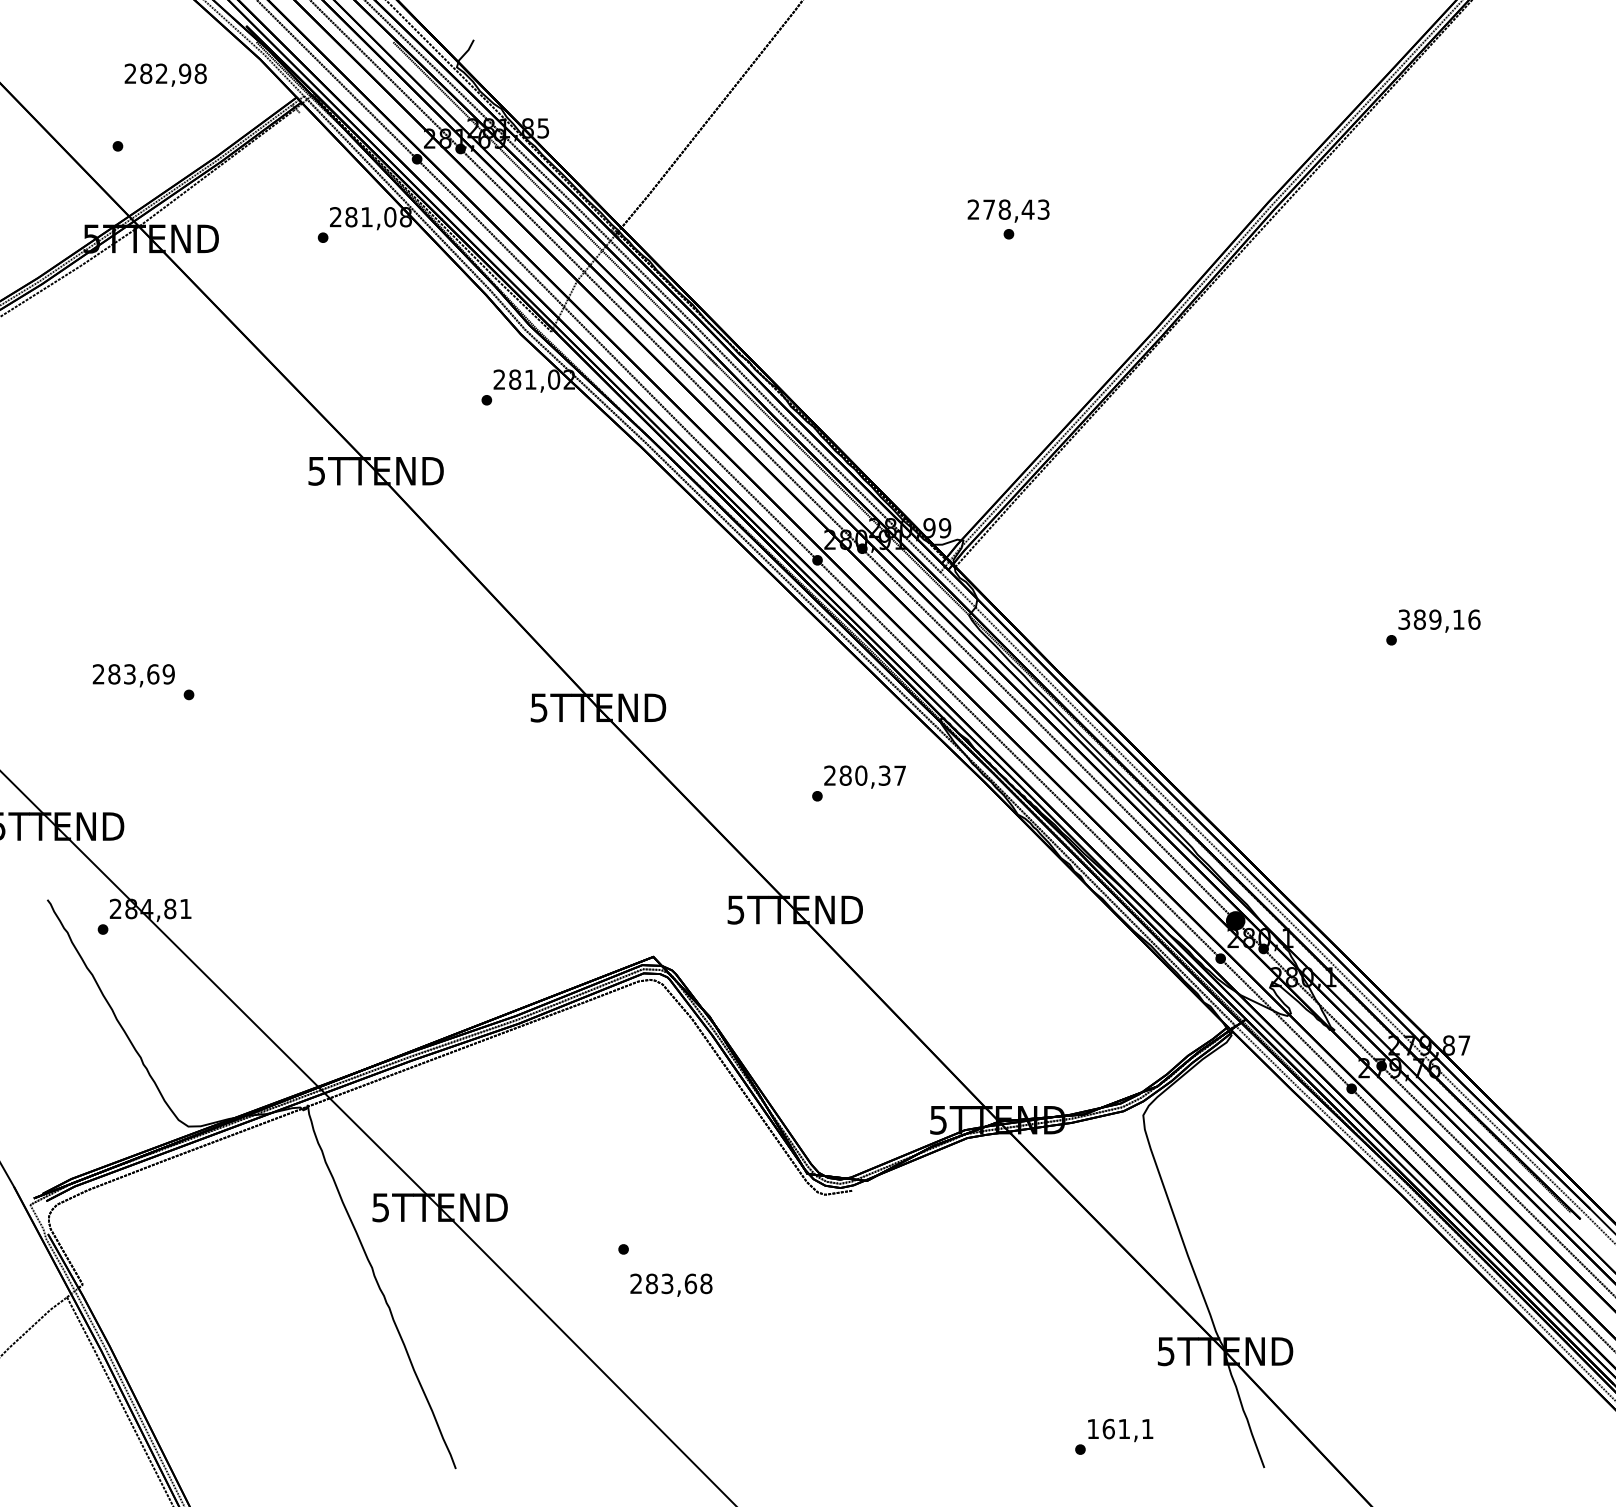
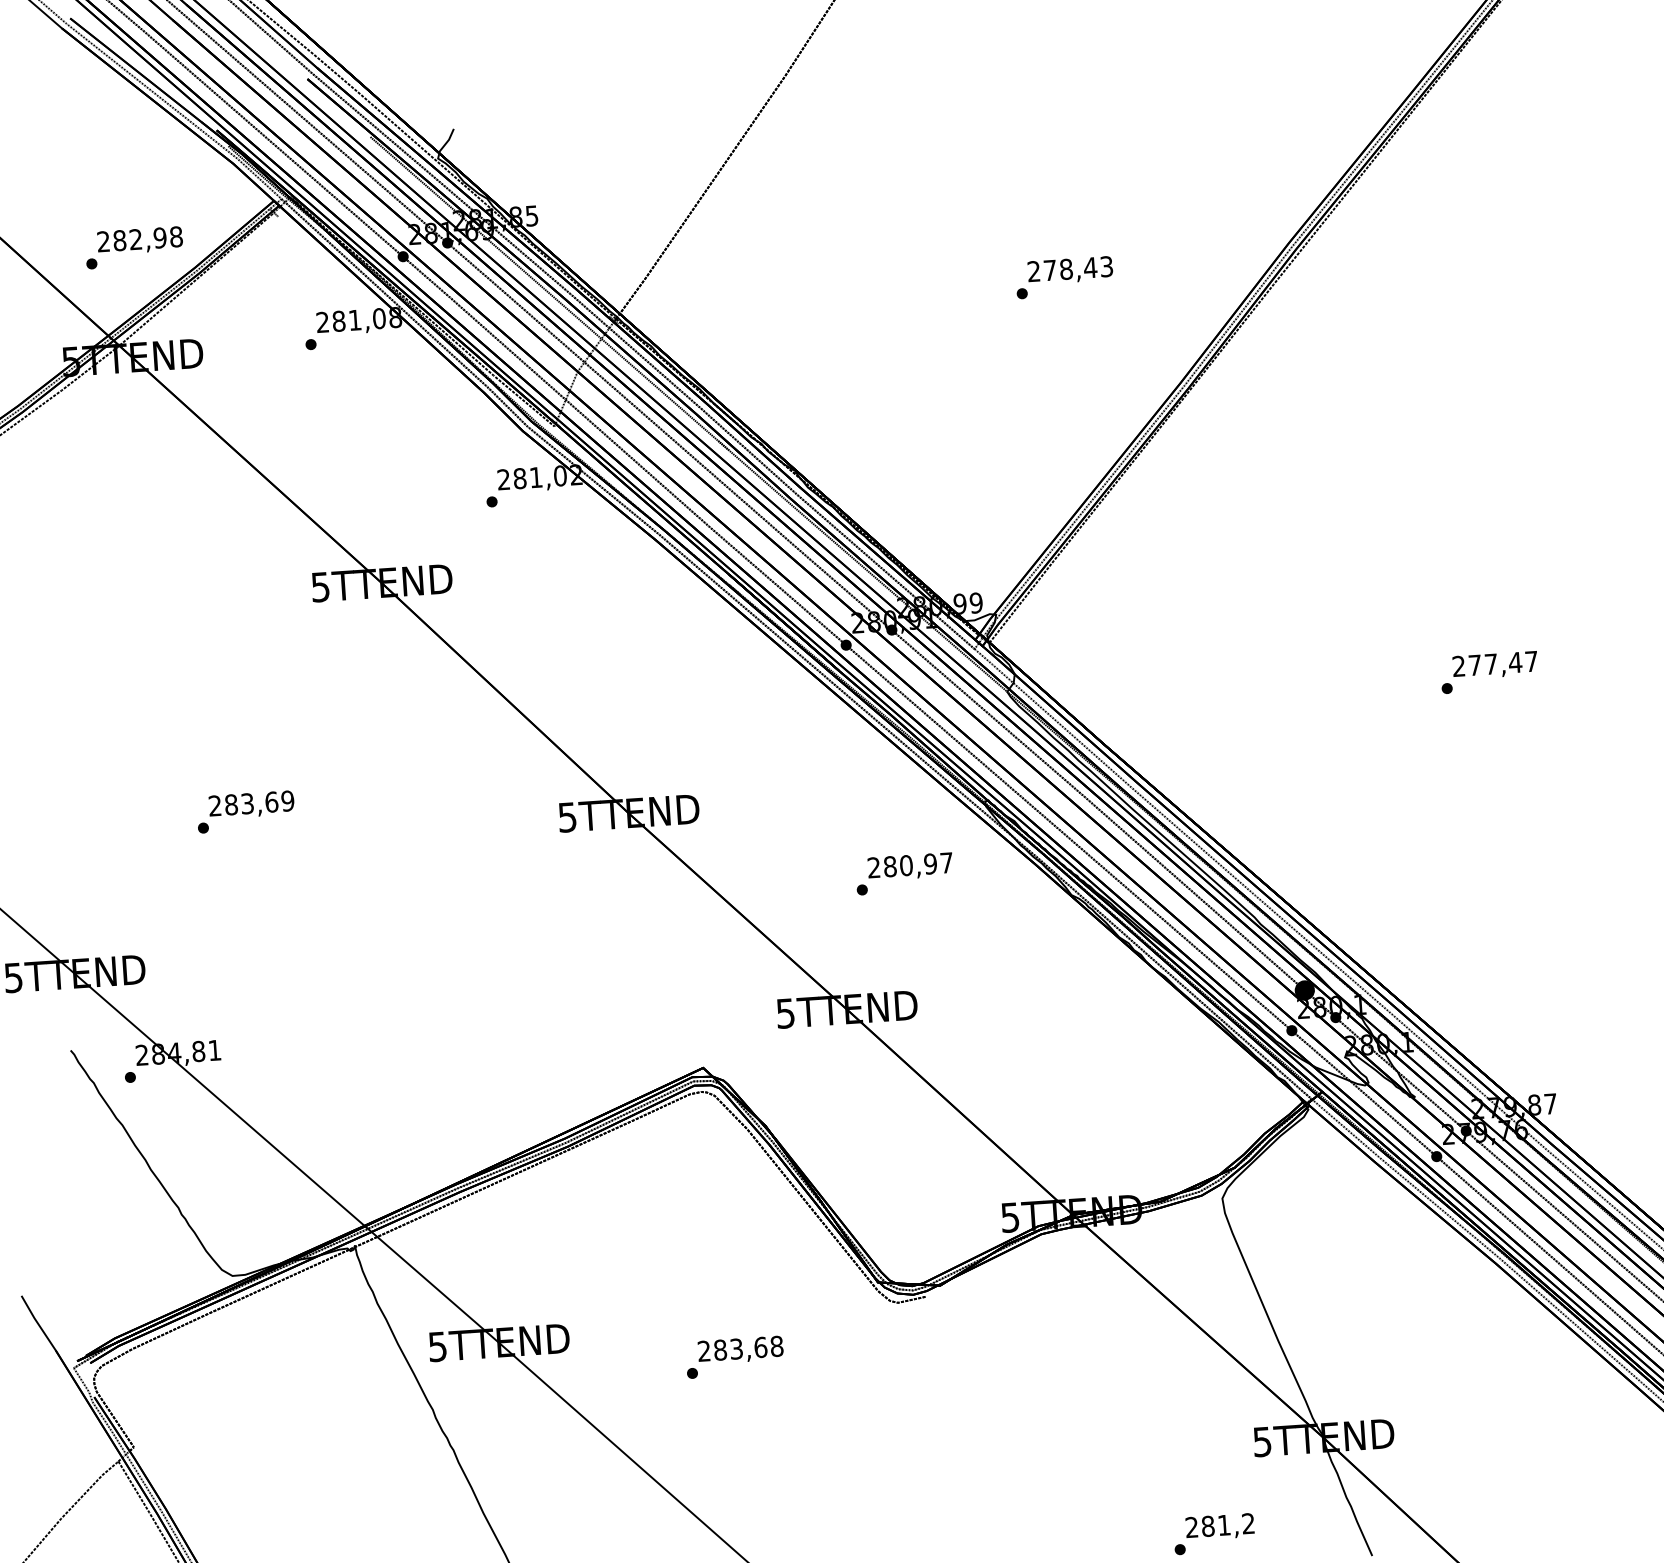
text: (165, 74) -> (139, 240), moved
text: (1008, 210) -> (1070, 269), moved
text: (1439, 619) -> (1495, 663), 389,16 -> 277,47
text: (133, 675) -> (251, 804), moved
text: (884, 775) -> (930, 863), 280,37 -> 280,97
text: (671, 1284) -> (740, 1349), moved
text: (1120, 1428) -> (1220, 1524), 161,1 -> 281,2

